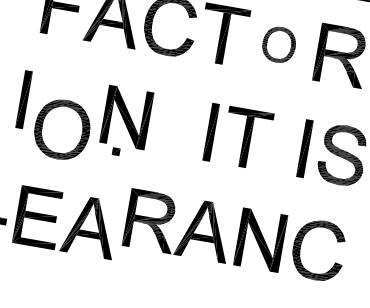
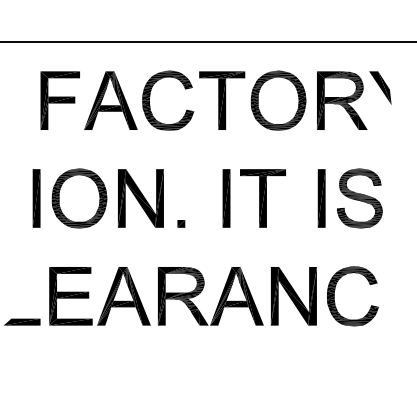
part: (279, 44) -> (278, 100), size x1.67
part: (62, 129) -> (79, 198), moved
part: (116, 151) -> (181, 223), moved
part: (72, 226) -> (106, 299), moved

